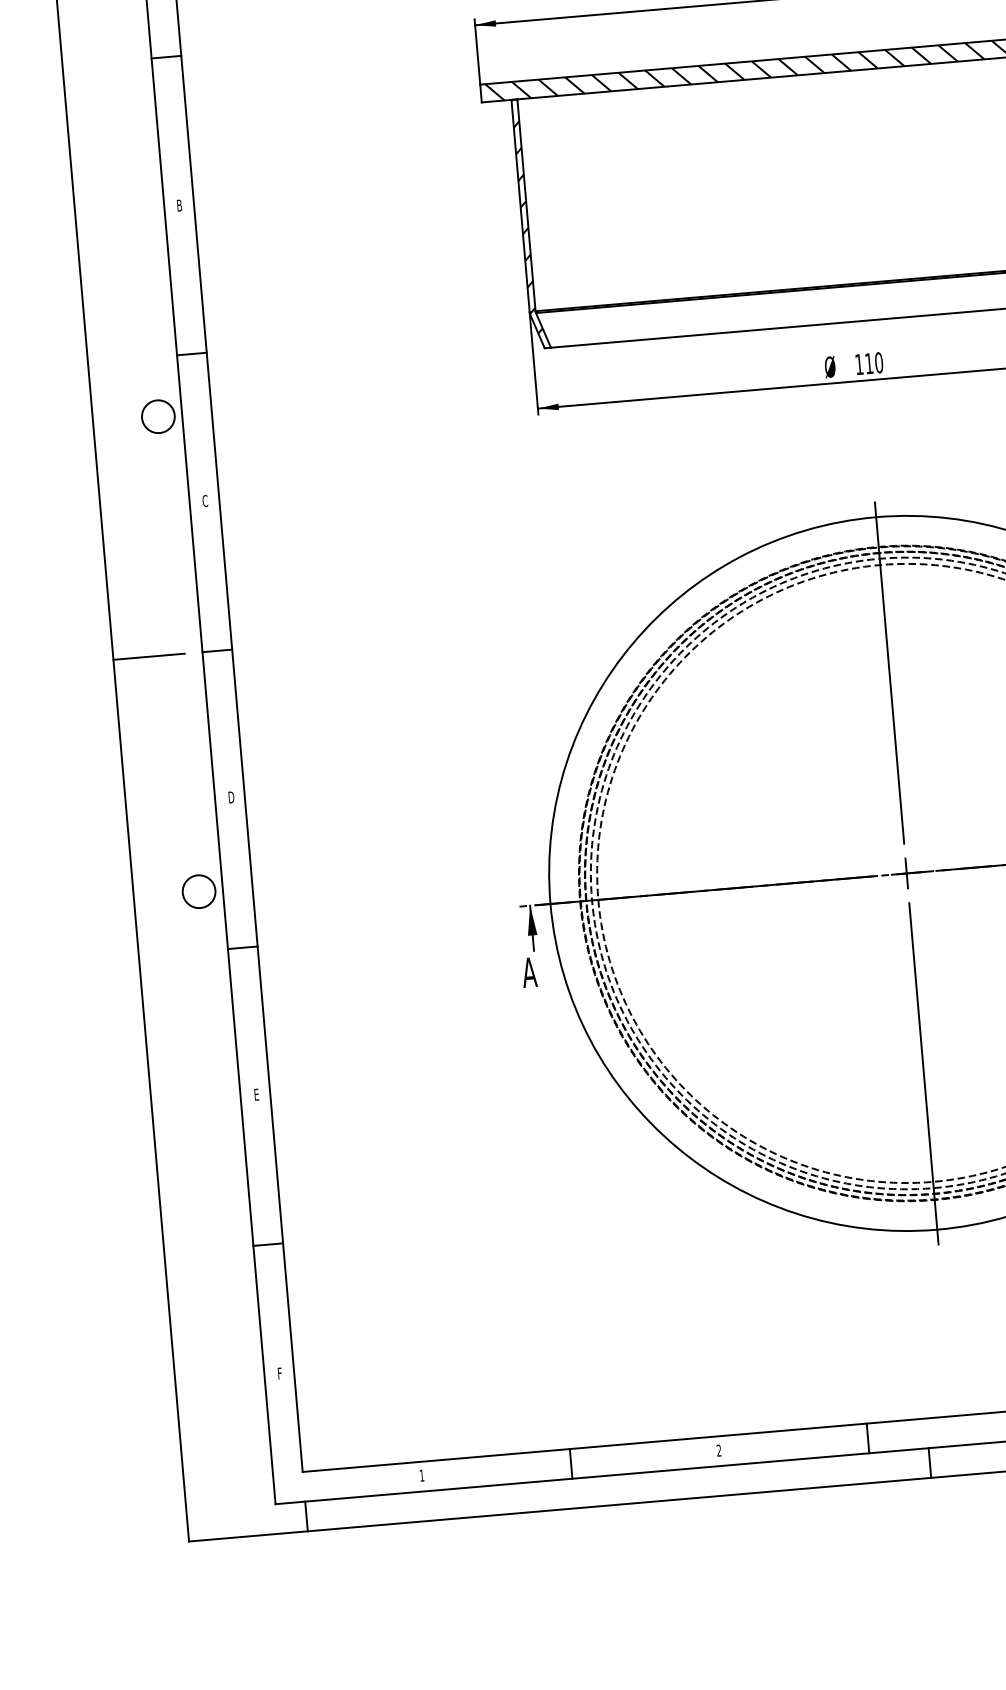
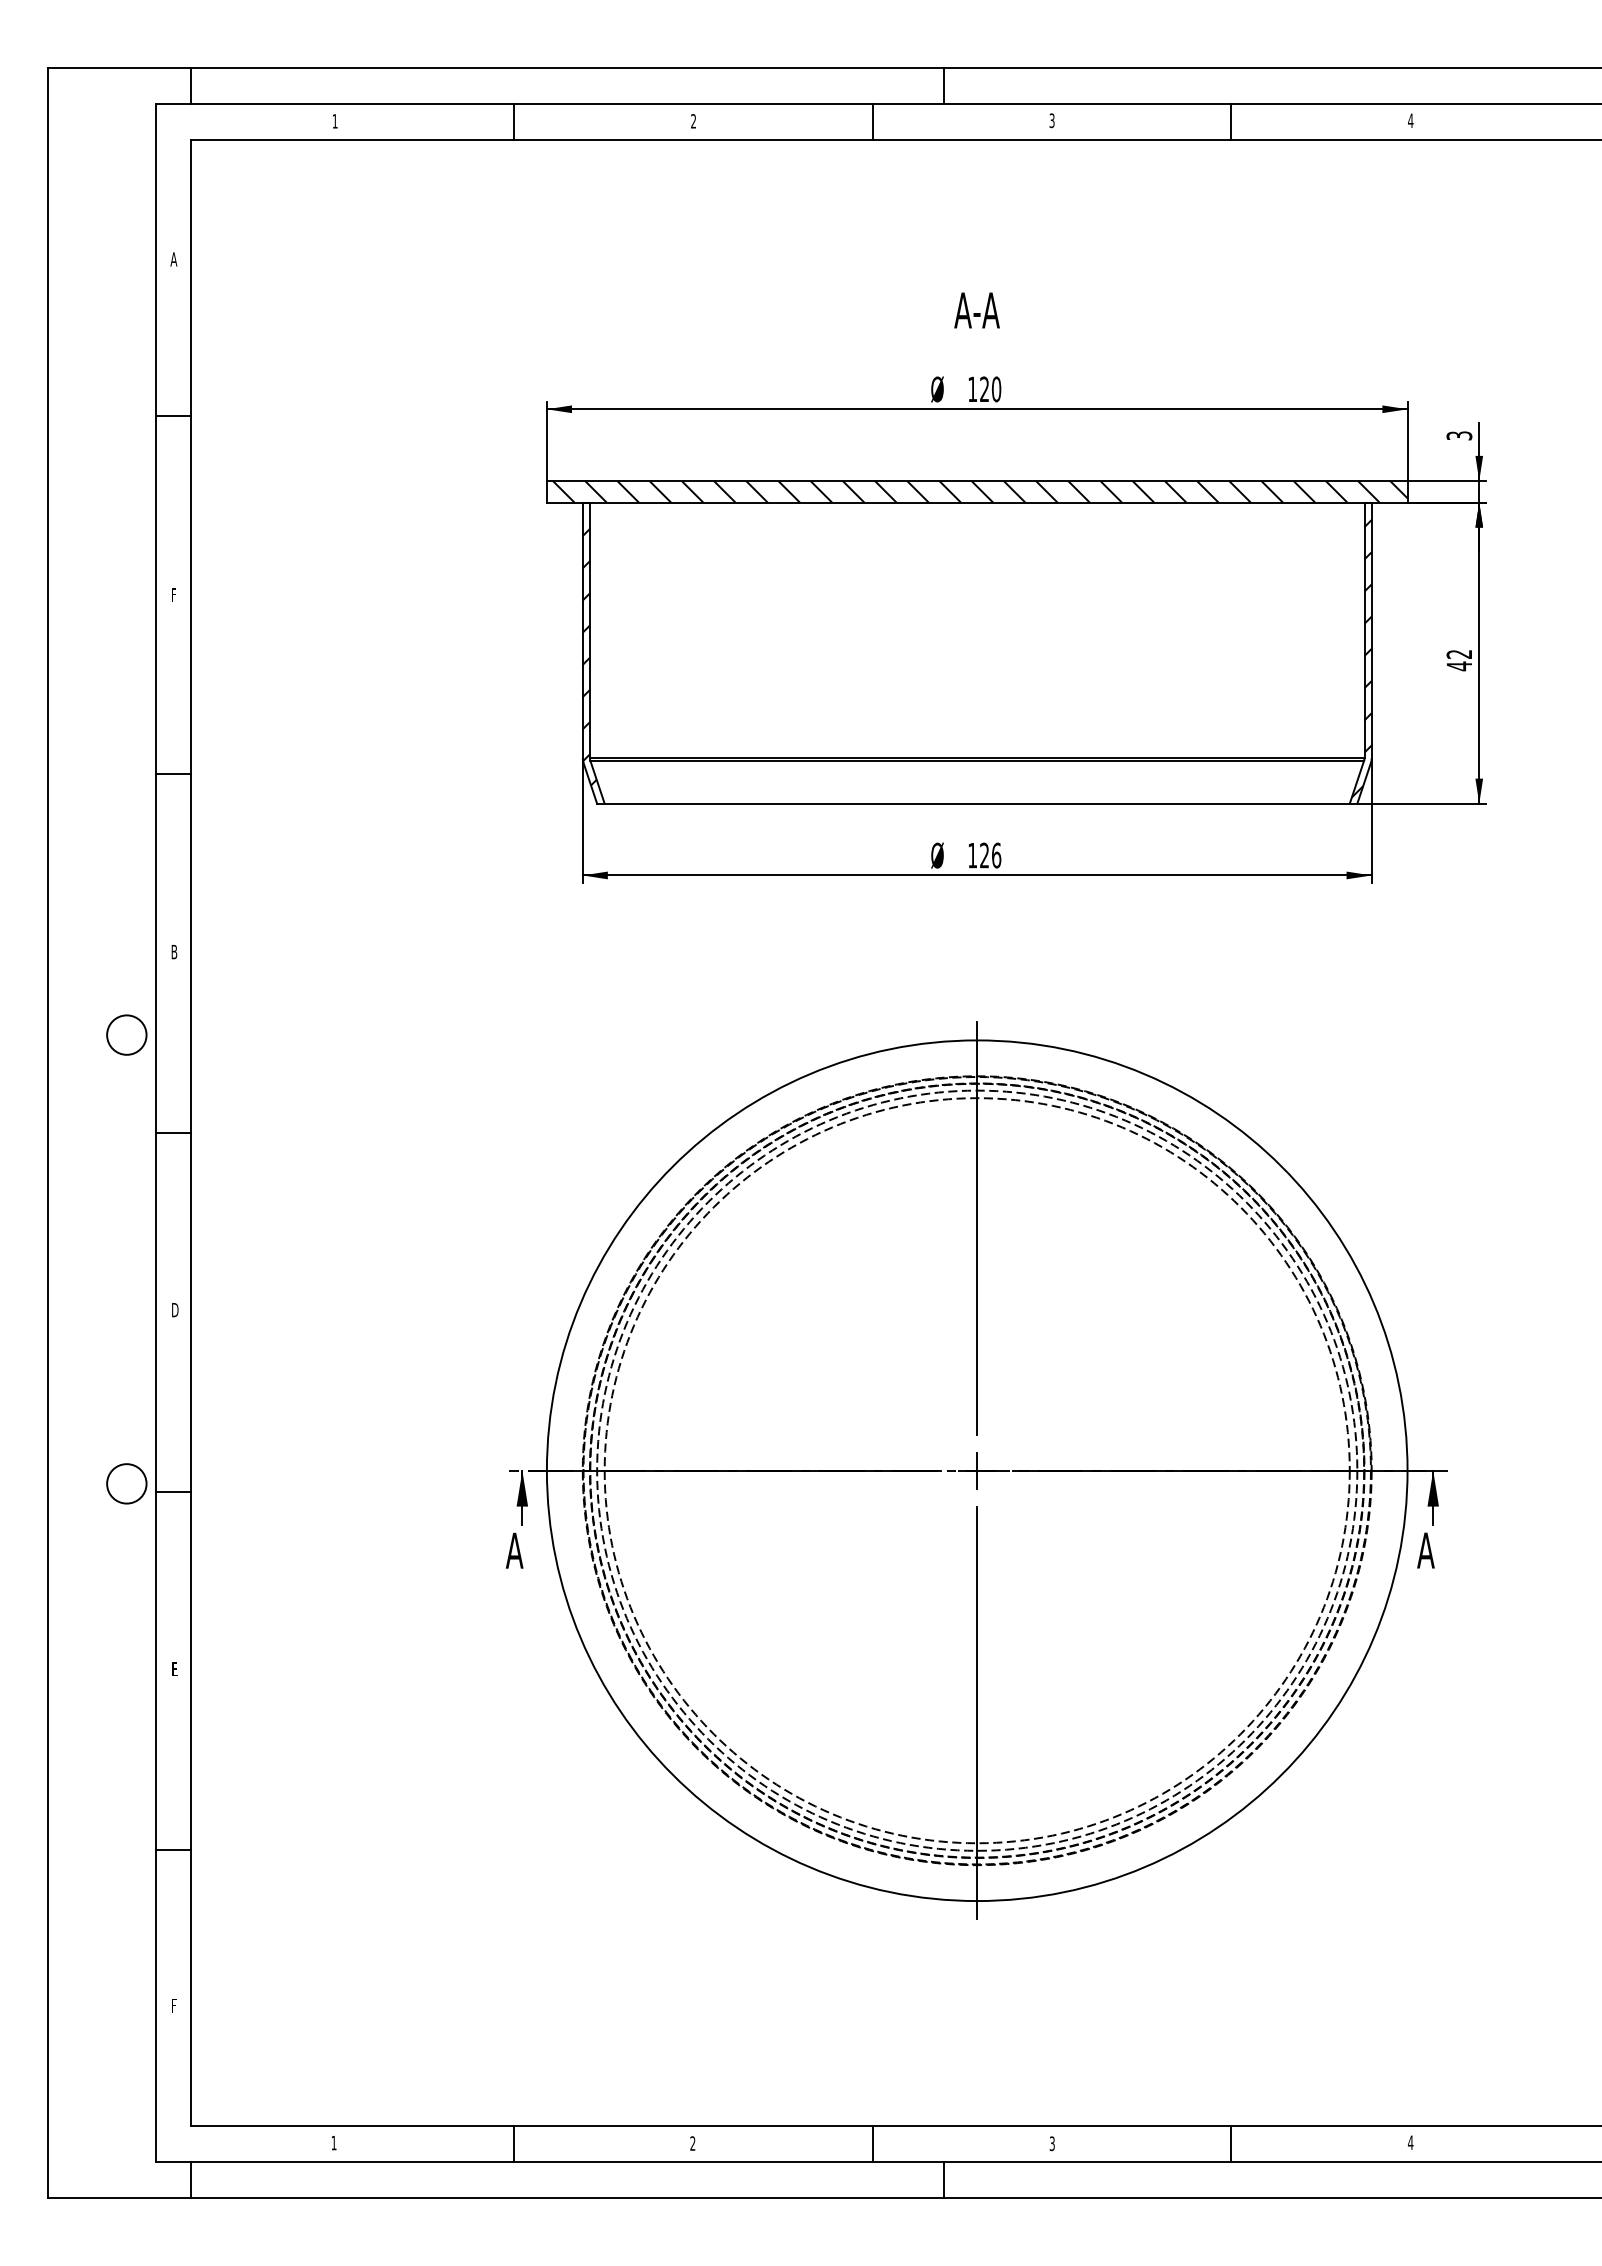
text: (179, 205) -> (173, 595), B -> F
text: (874, 363) -> (990, 855), 110 -> 126
circle: (158, 416) -> (126, 1034), moved
text: (205, 500) -> (174, 951), C -> B
line: (148, 657) -> (90, 1133), removed
circle: (198, 891) -> (126, 1483), moved

